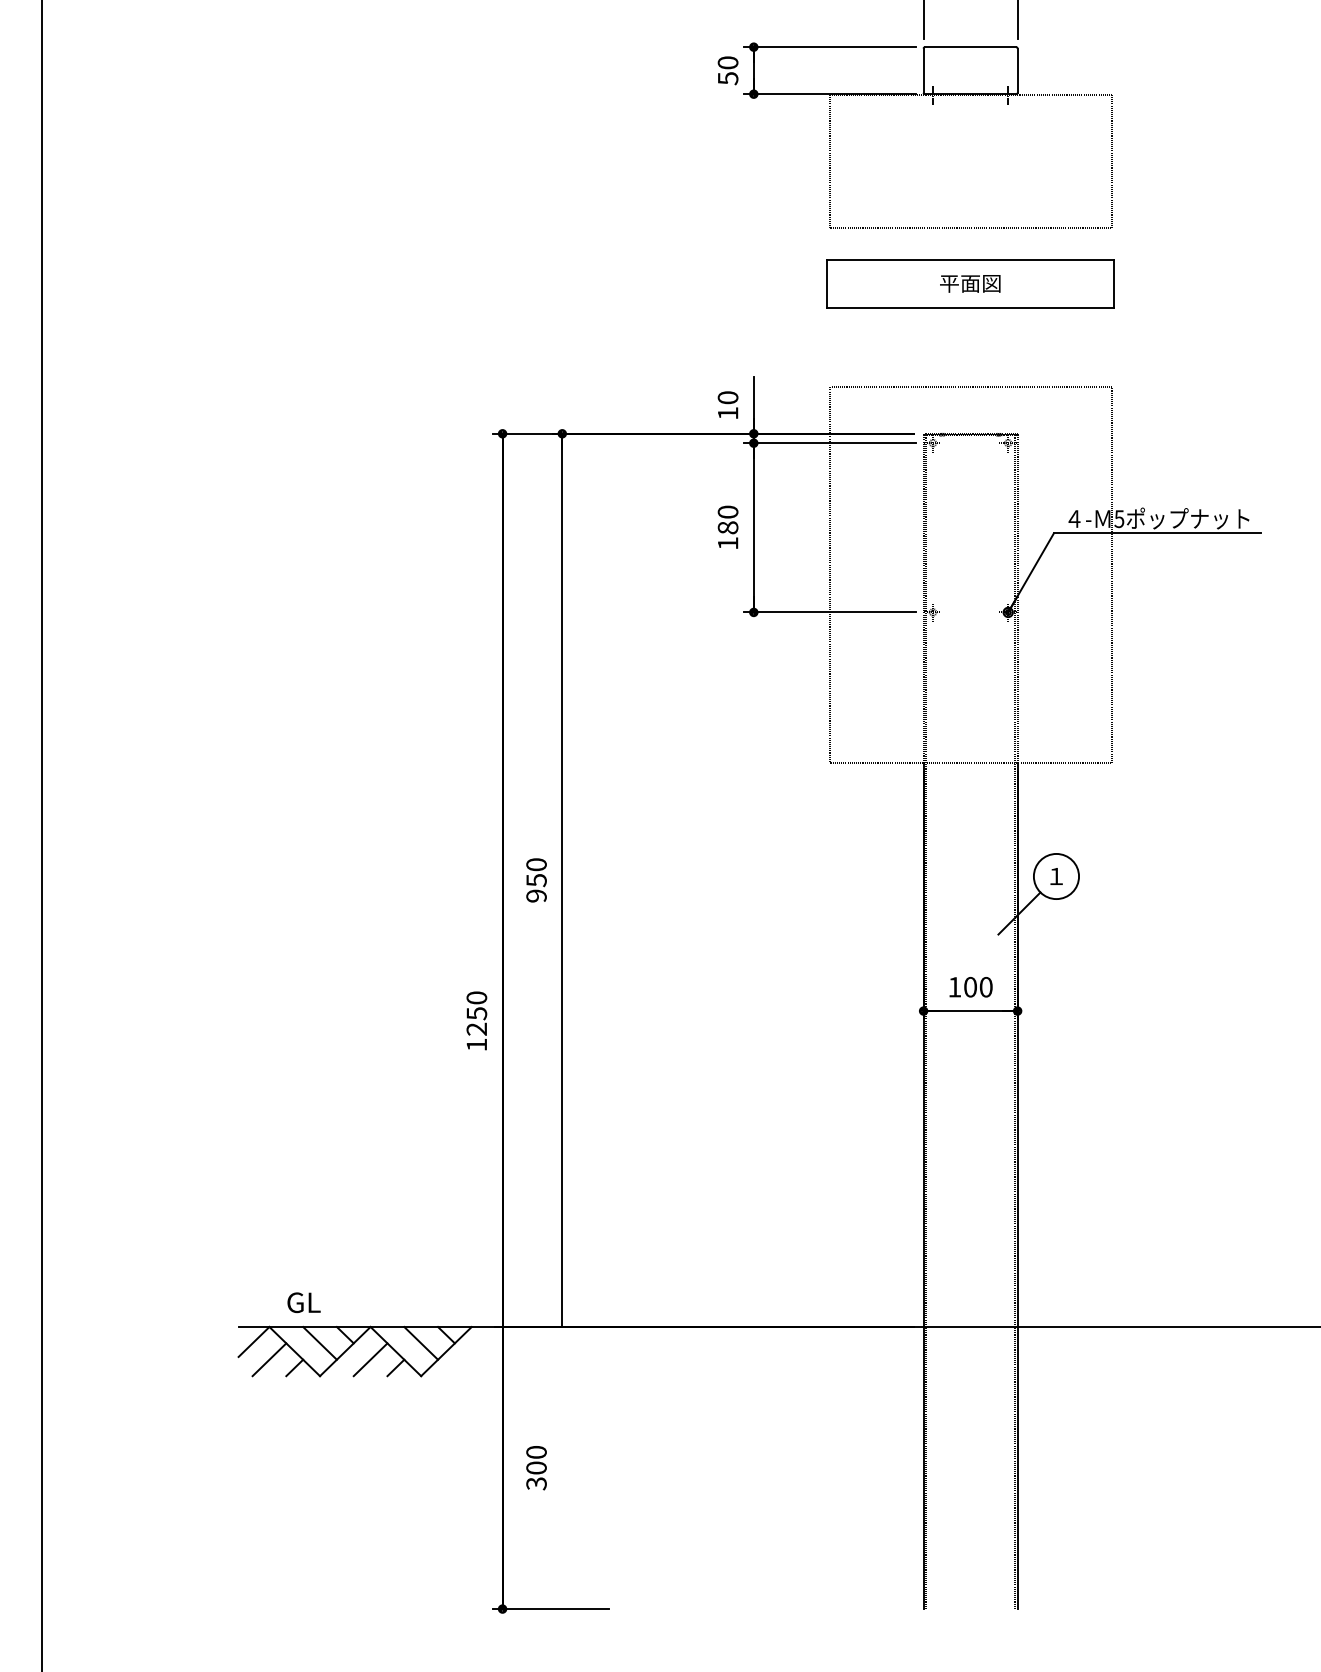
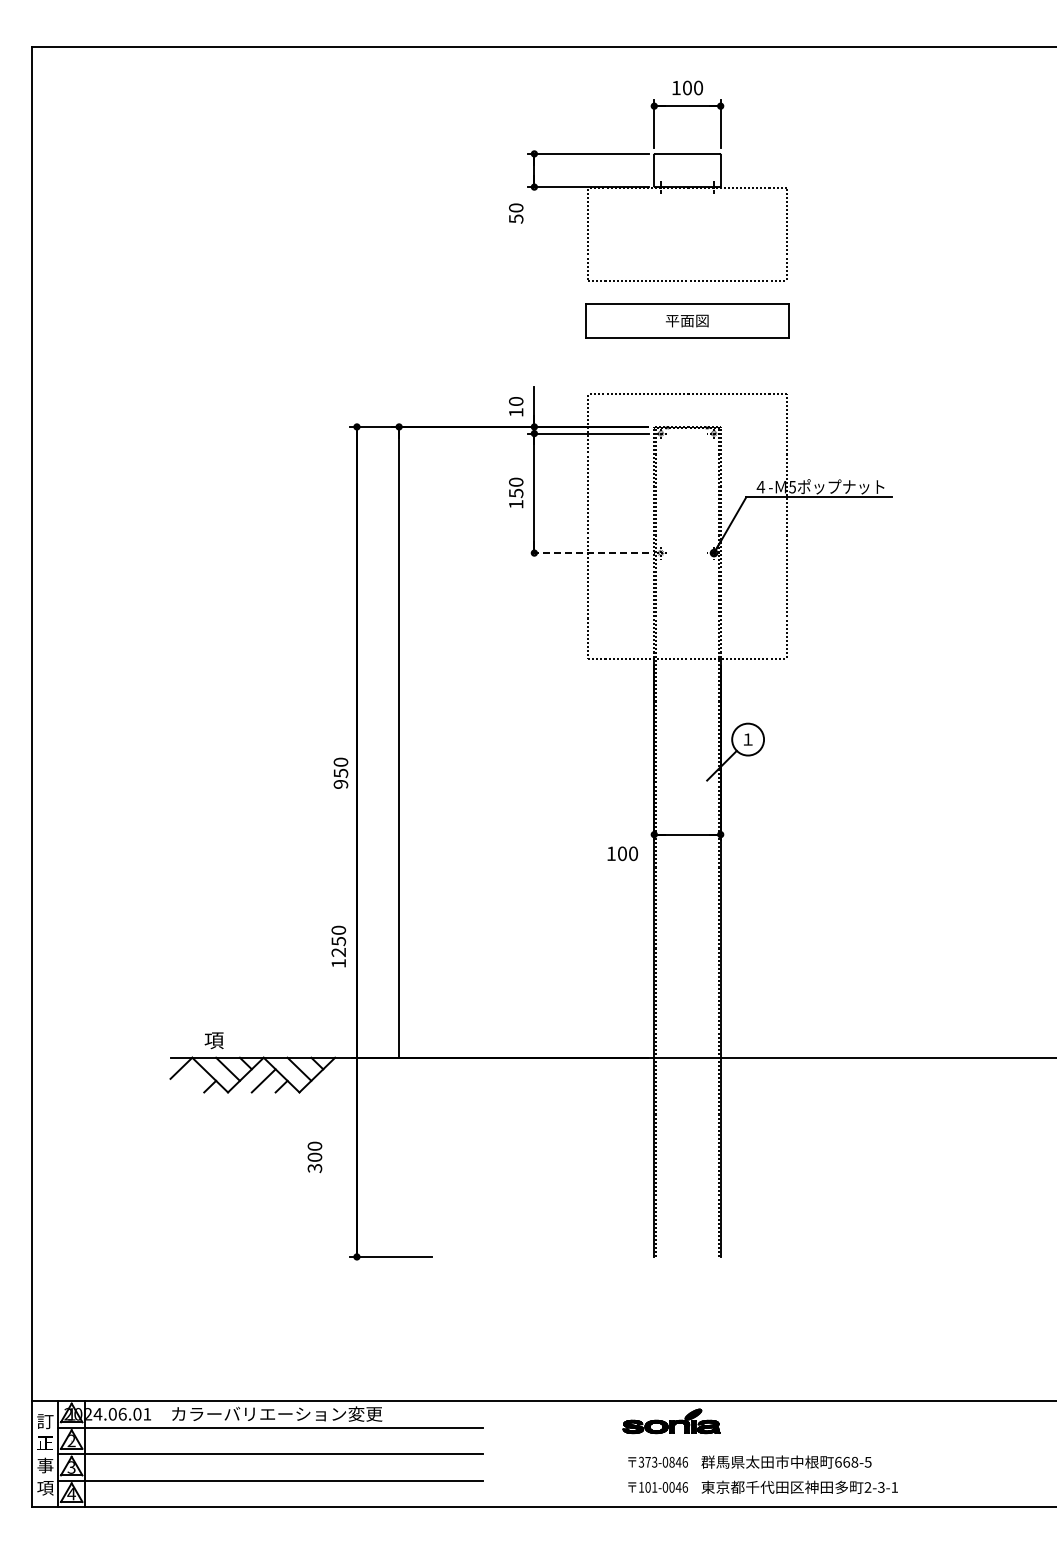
text: (728, 70) -> (516, 213), moved
text: (728, 528) -> (516, 493), 180 -> 150
line: (830, 612) -> (588, 553), solid -> dashed
text: (535, 879) -> (340, 772), moved
text: (970, 986) -> (622, 853), moved
text: (476, 1020) -> (338, 946), moved
text: (303, 1302) -> (216, 1040), GL -> 項
line: (269, 1359) -> (192, 1080), removed
text: (535, 1468) -> (314, 1157), moved

